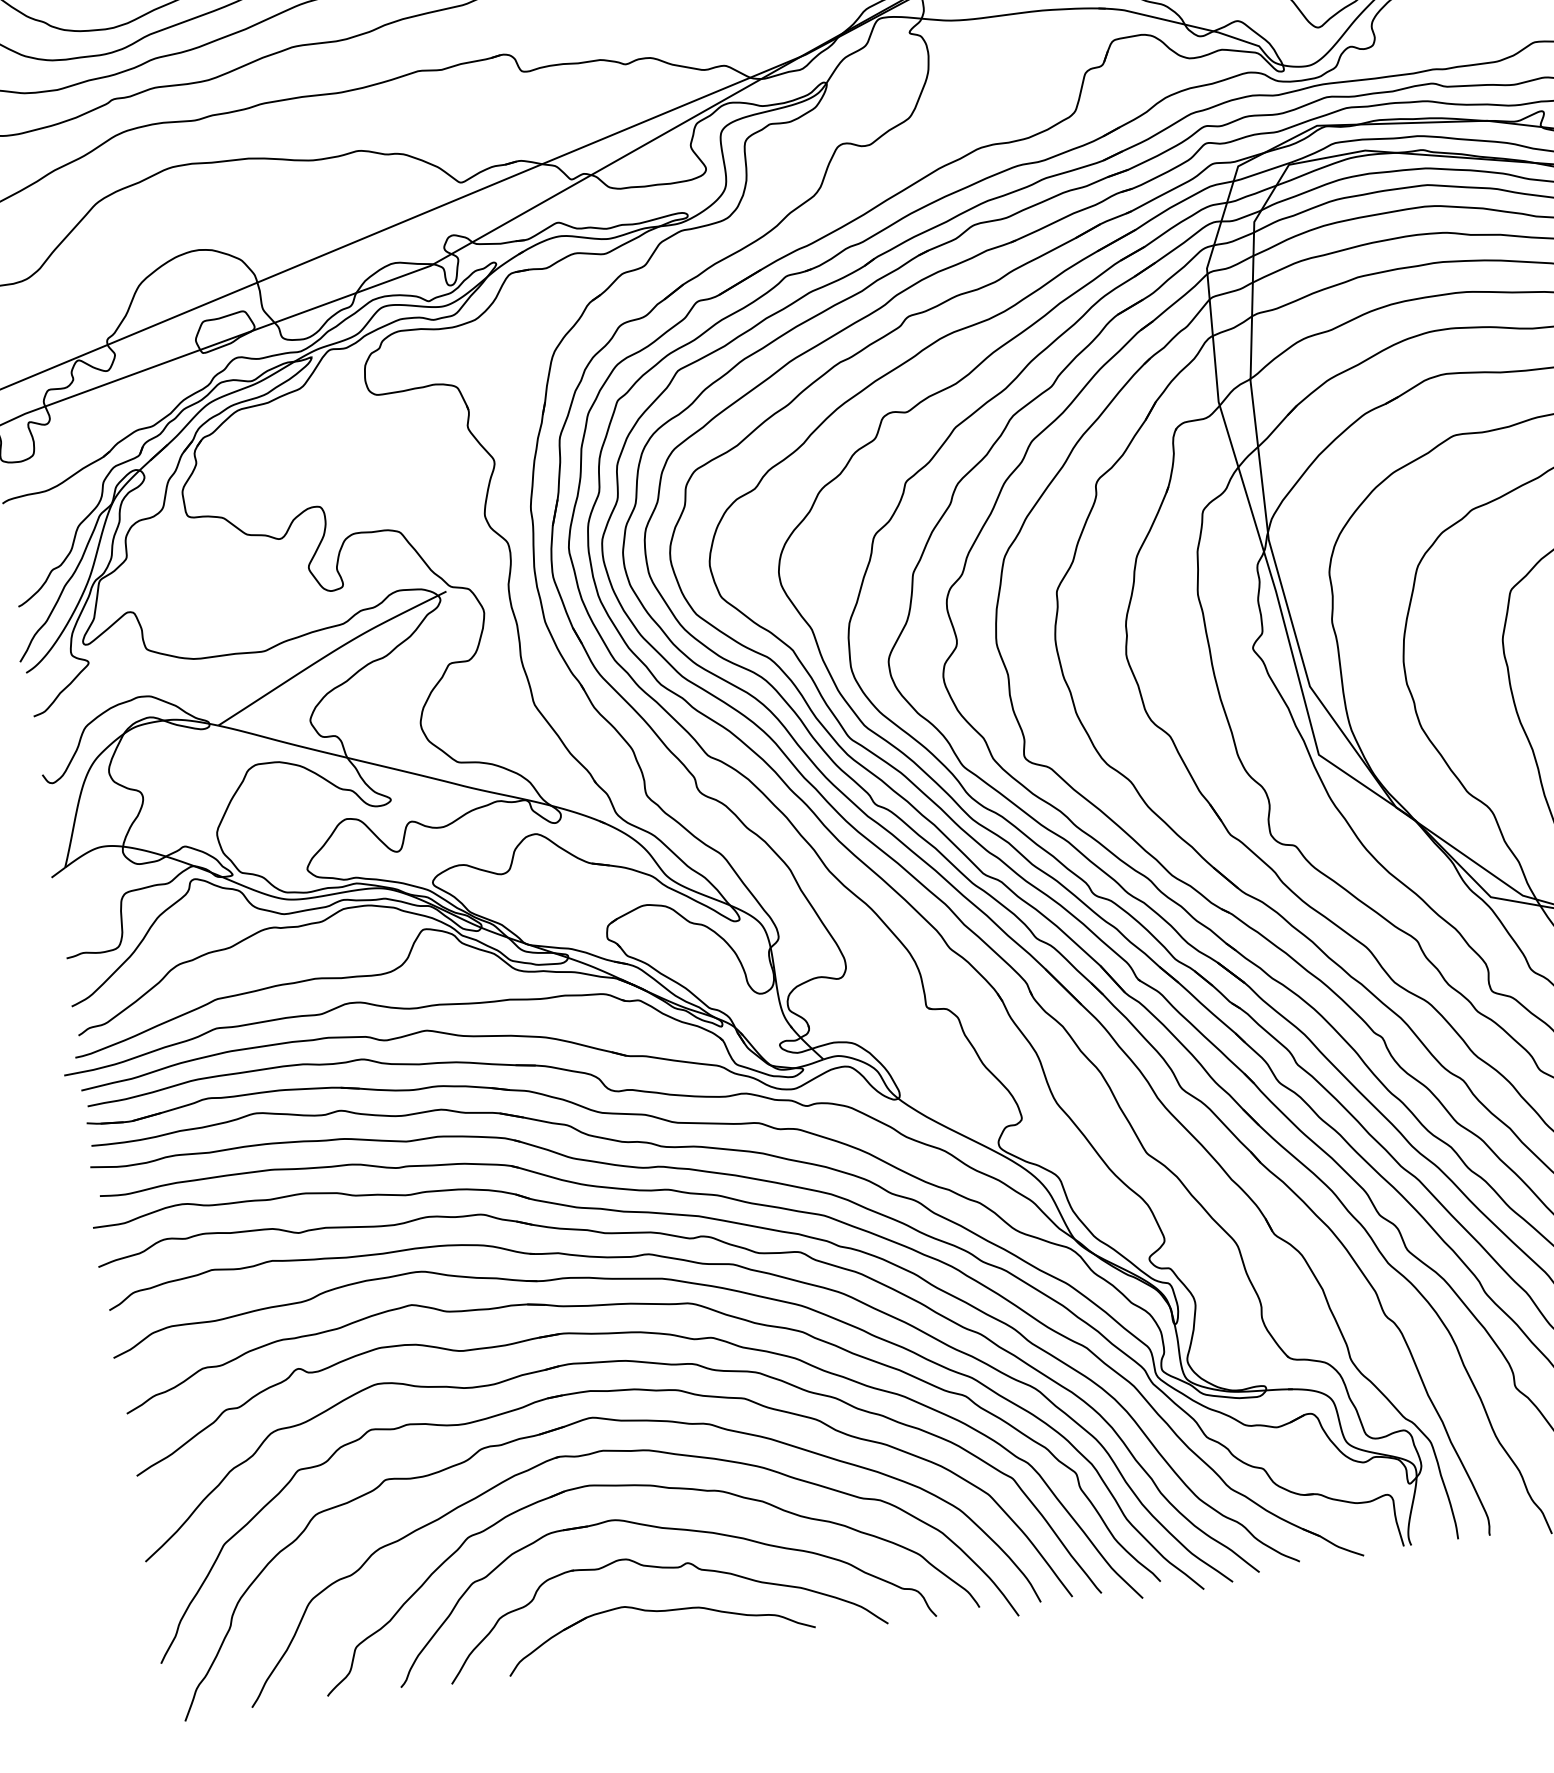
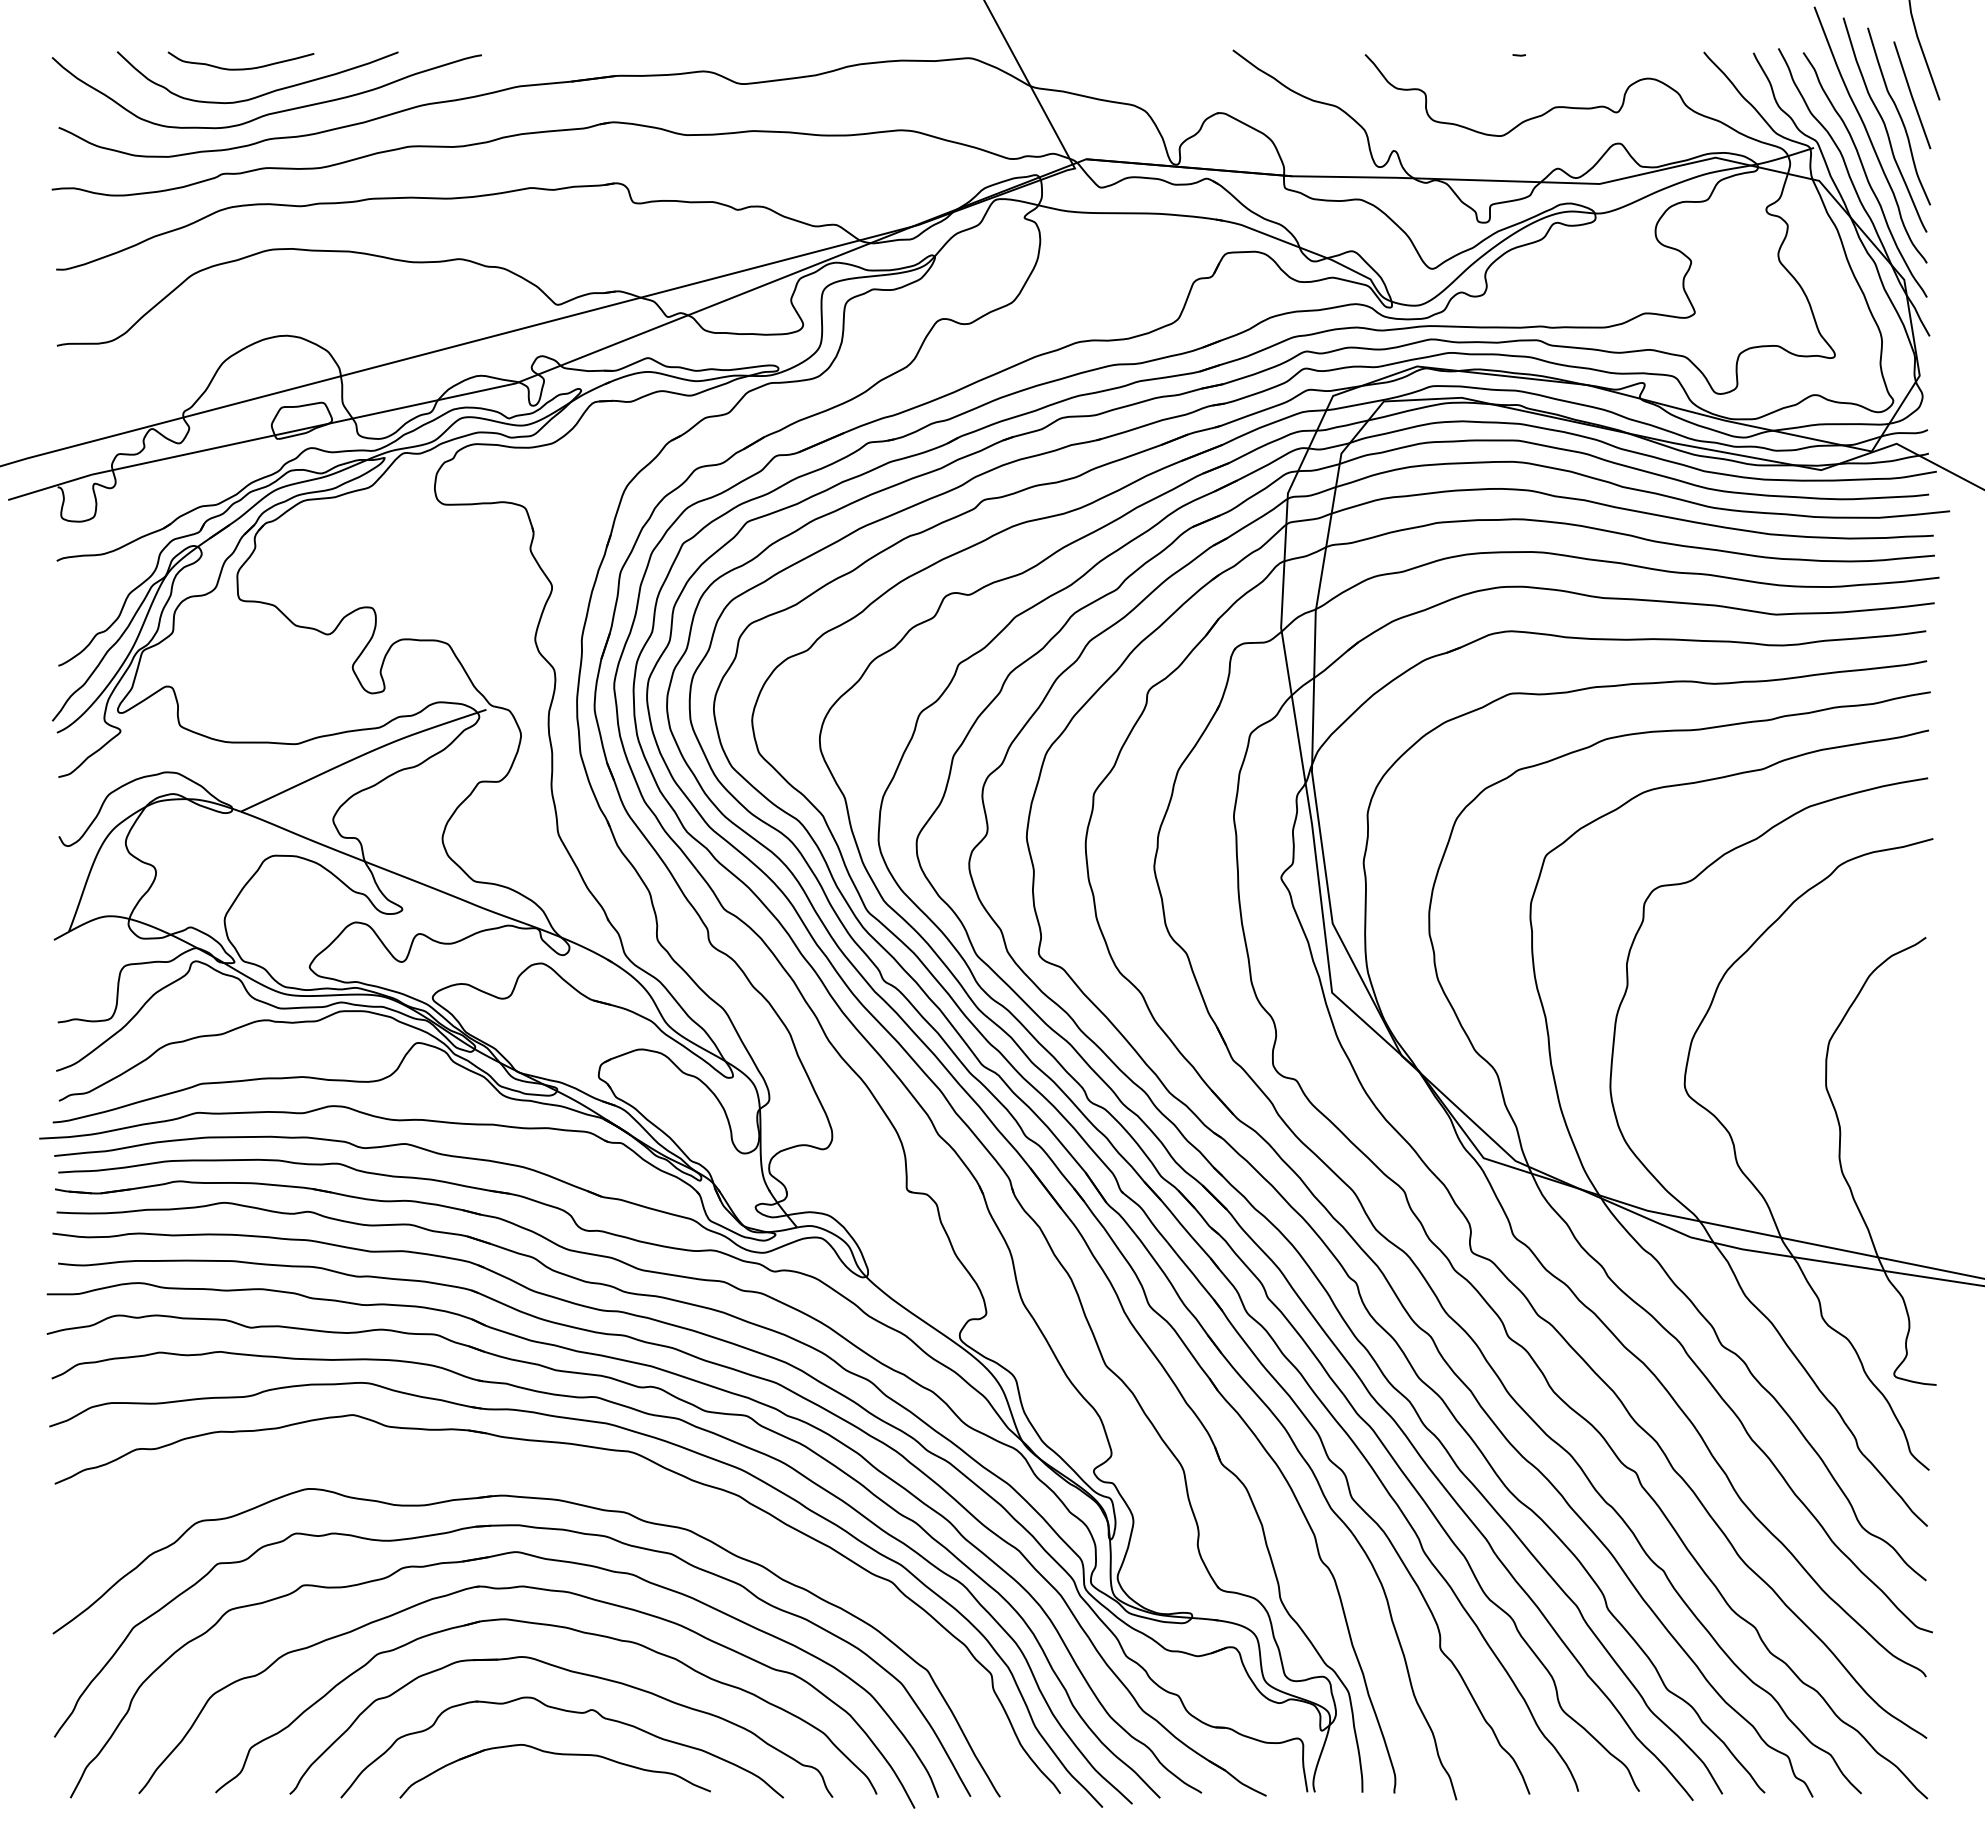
part: (627, 1333) -> (564, 1473), removed

